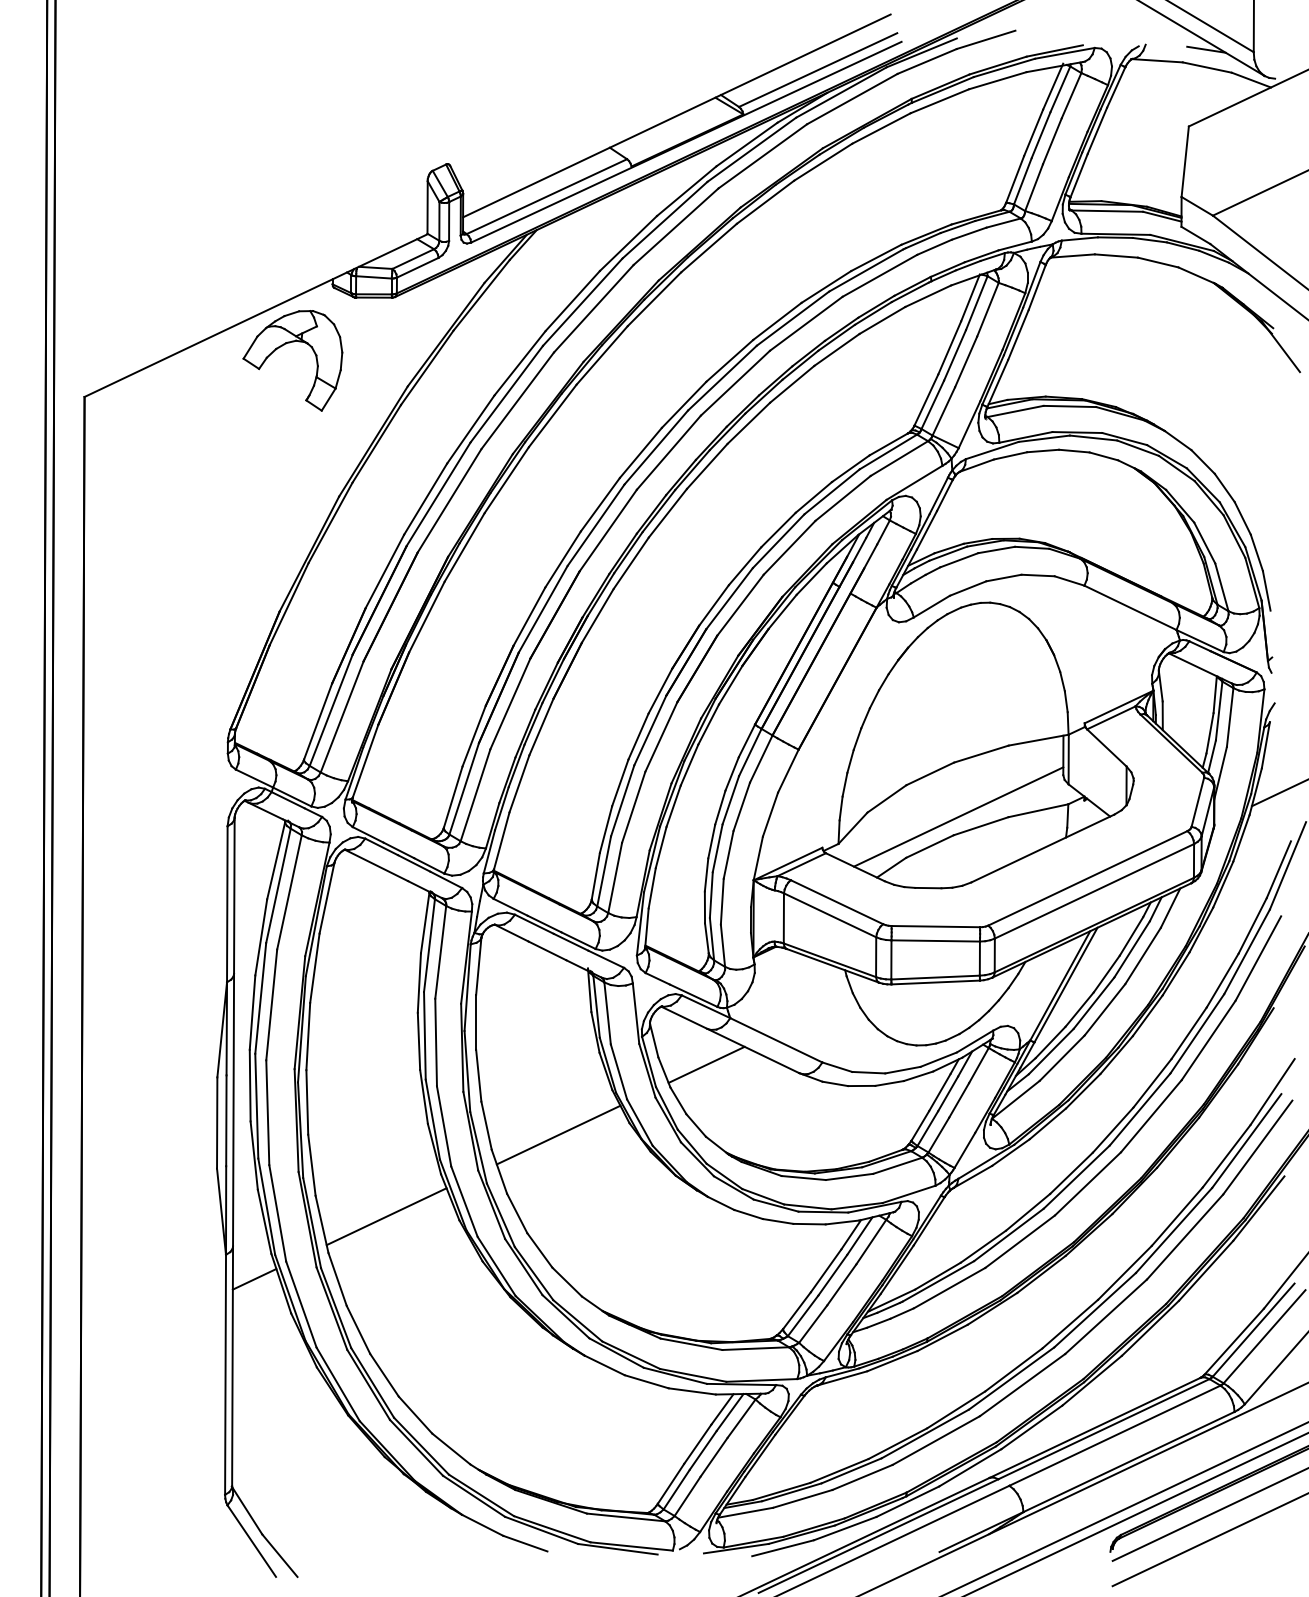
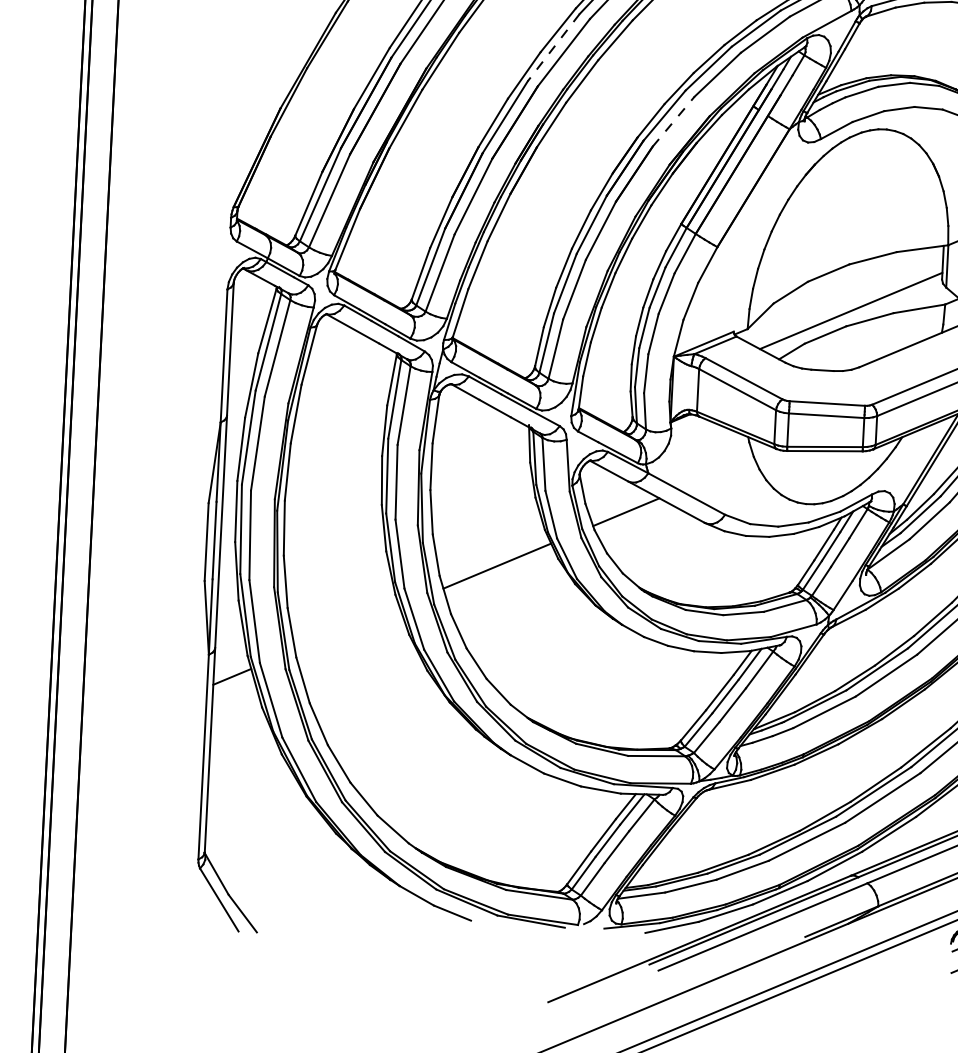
line: (596, 525) -> (554, 47), solid -> dashed
line: (740, 604) -> (673, 121), solid -> dashed
line: (386, 1216) -> (347, 628), removed

